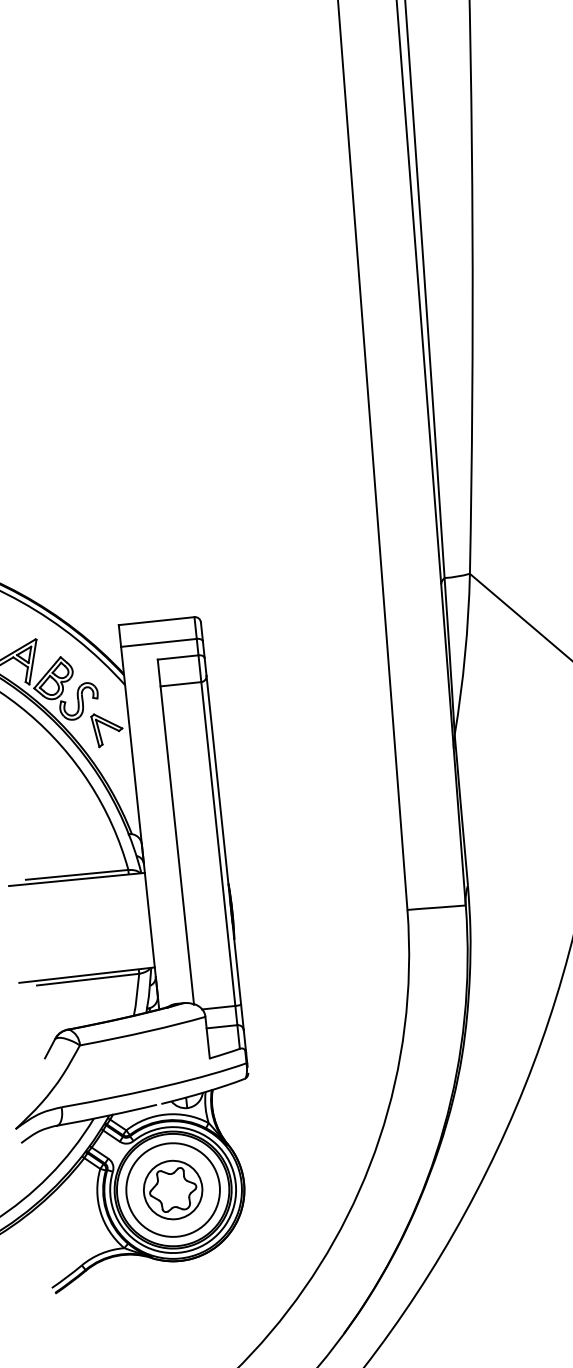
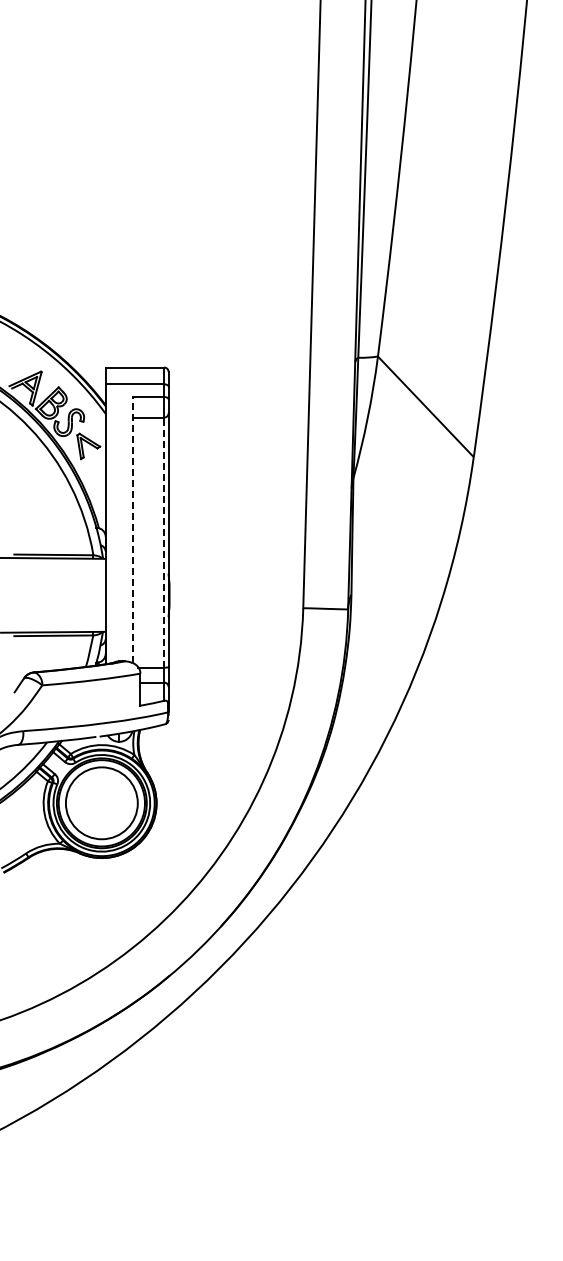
line: (175, 831) -> (132, 529), solid -> dashed
line: (218, 843) -> (164, 542), solid -> dashed
part: (172, 1190) -> (101, 803), removed

